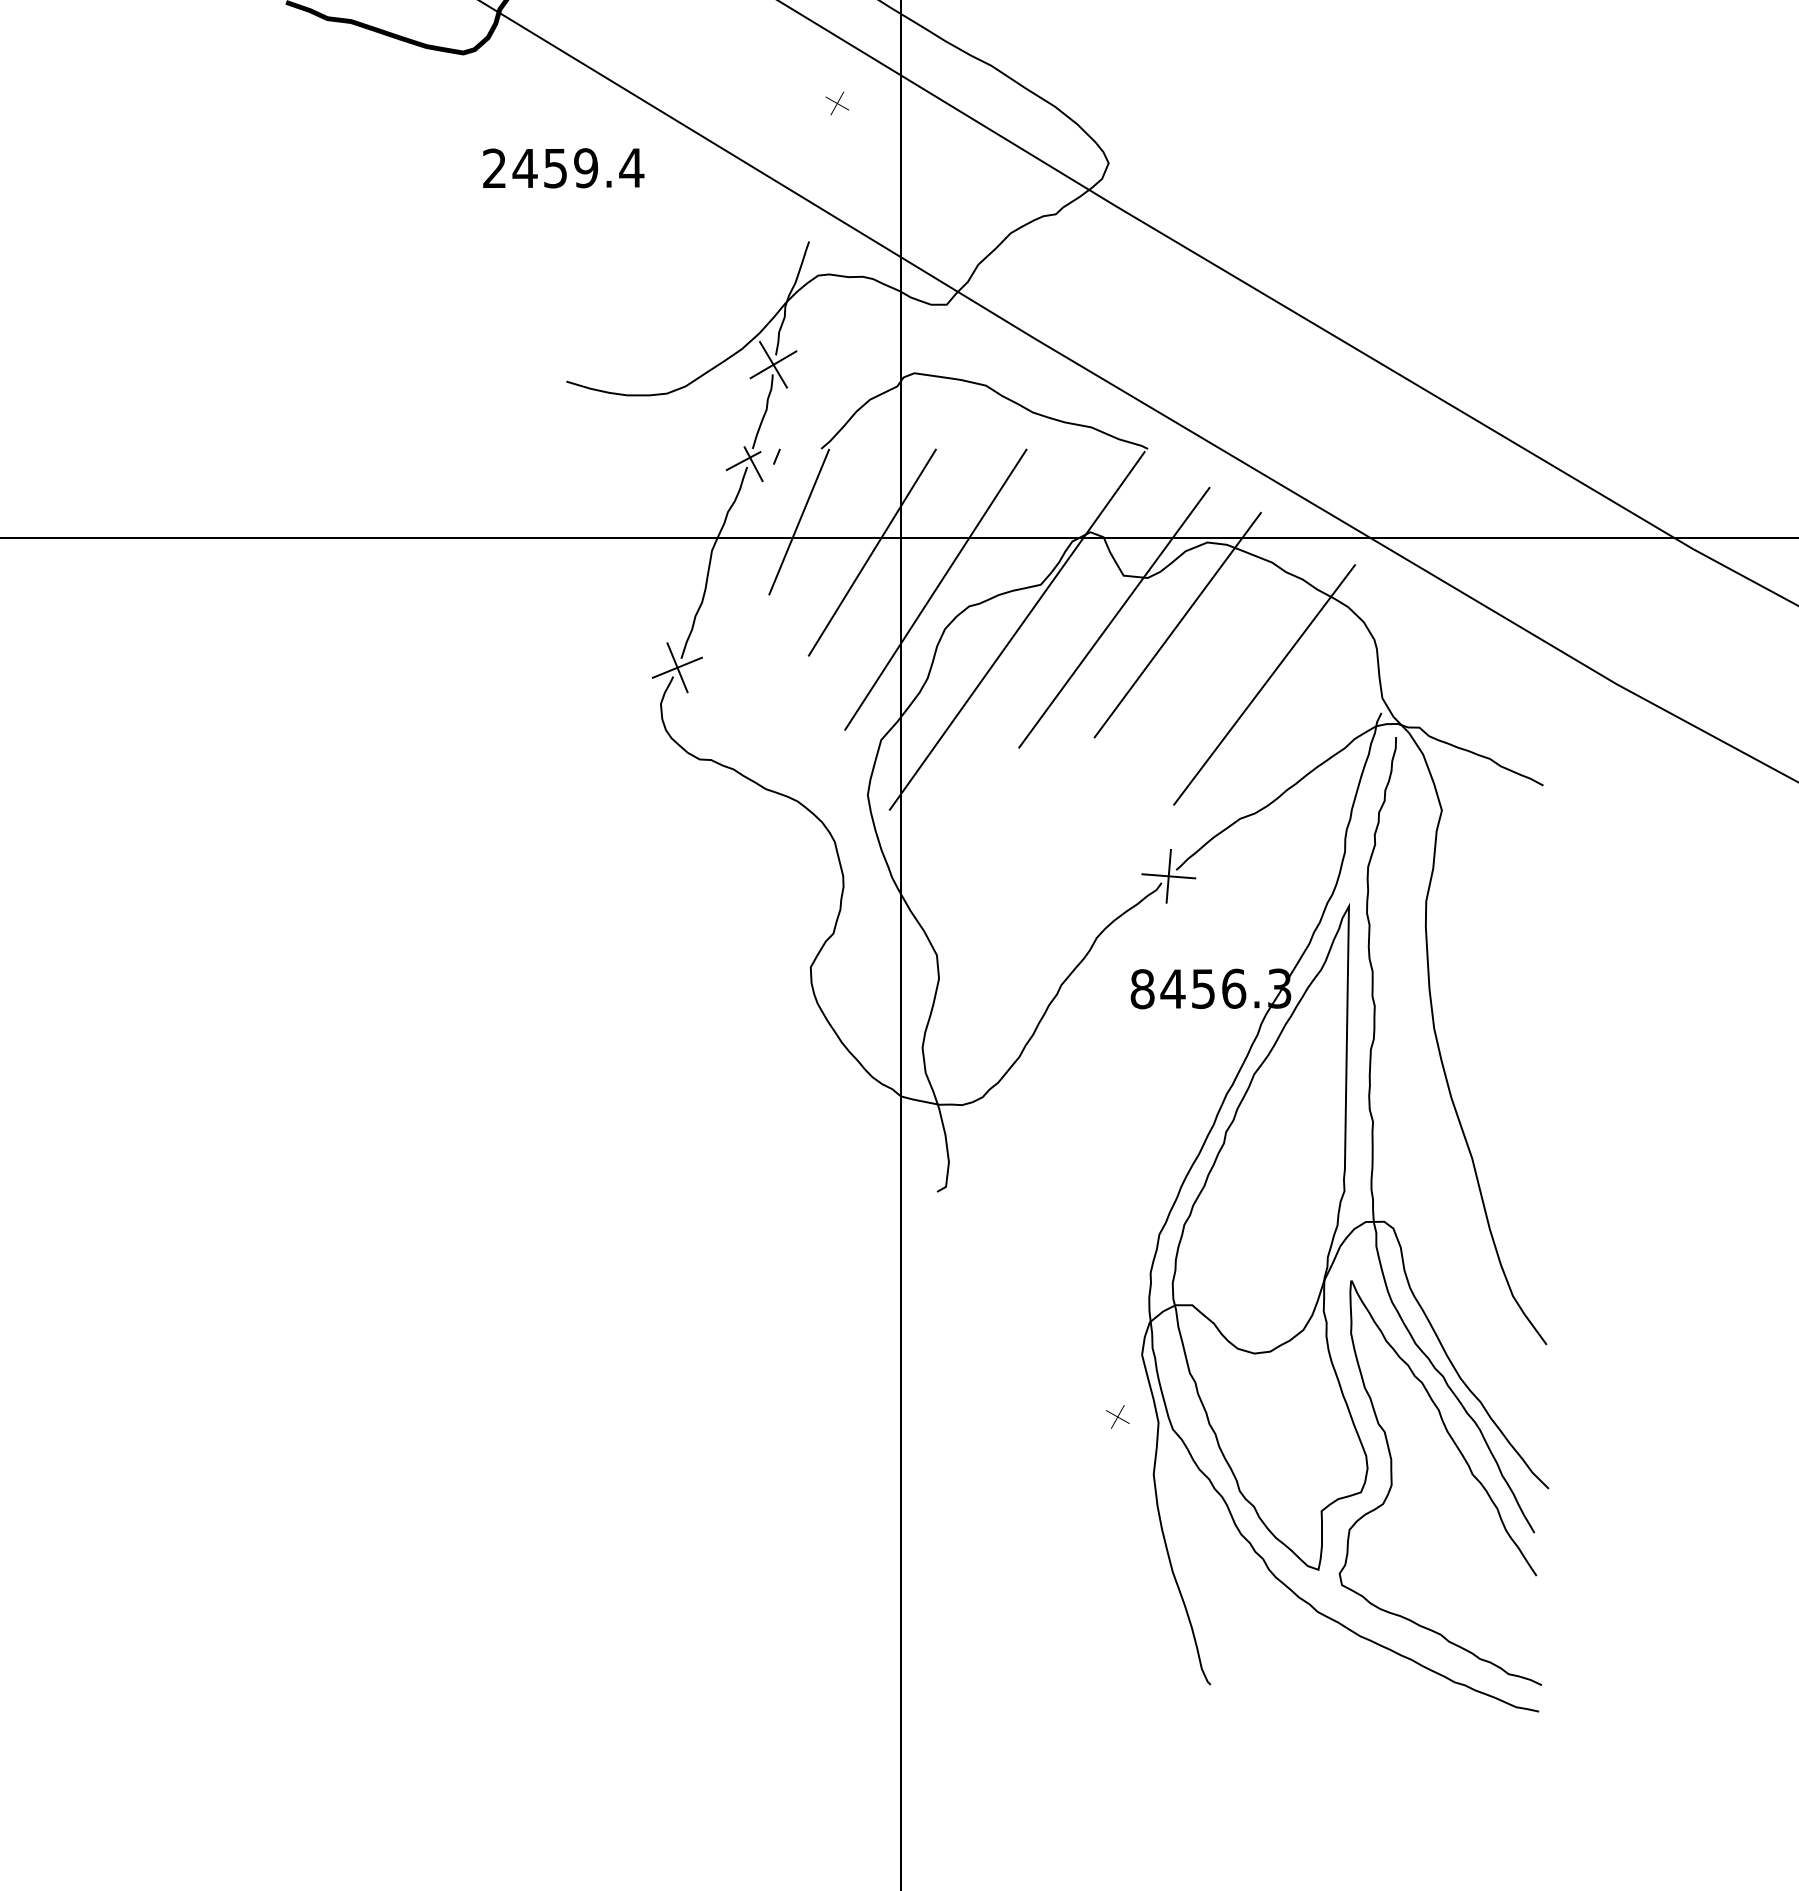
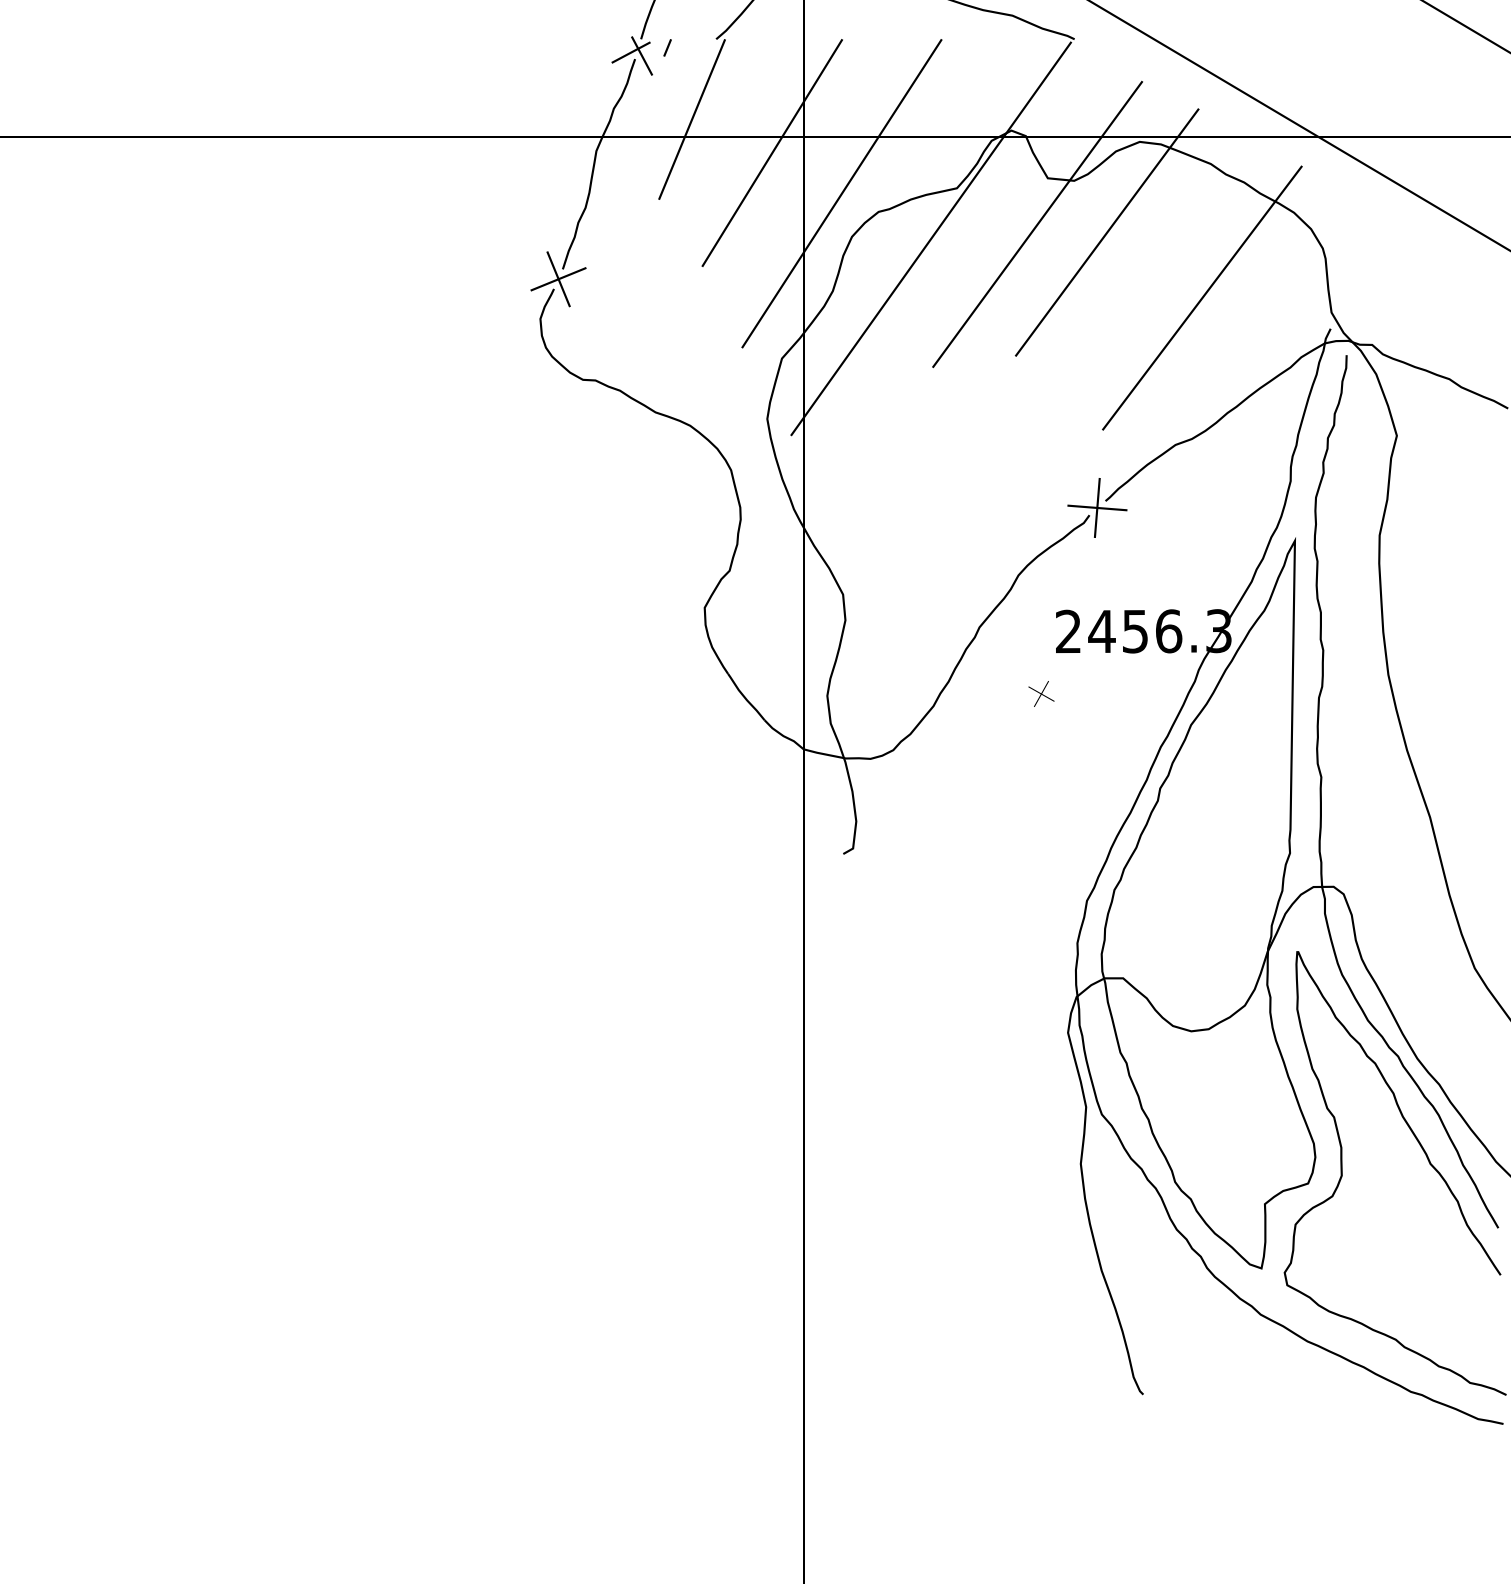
text: (1142, 989) -> (1068, 632), 8456.3 -> 2456.3
part: (1117, 1416) -> (1041, 693), moved

